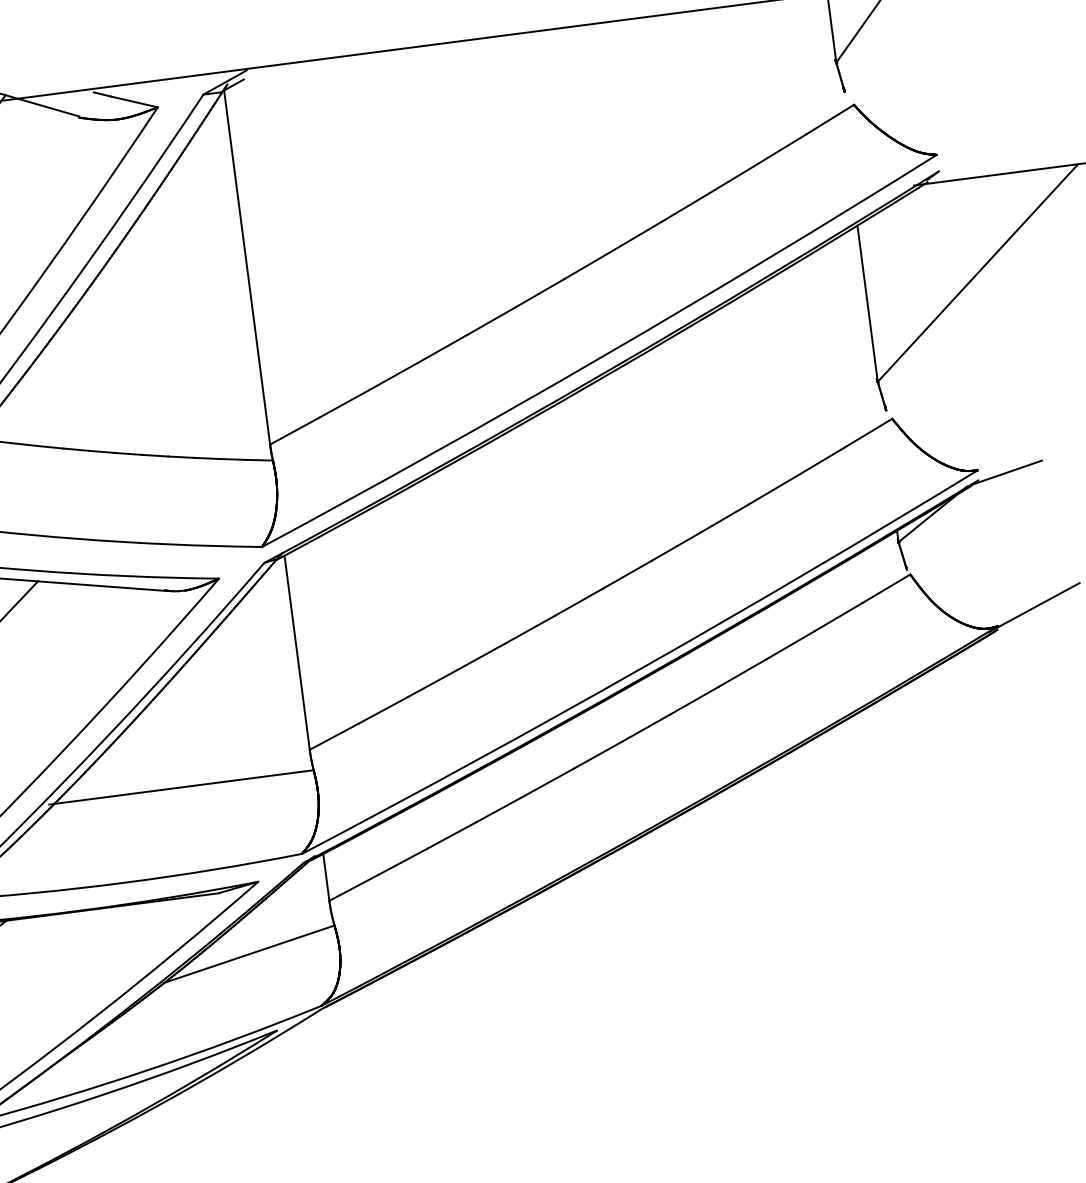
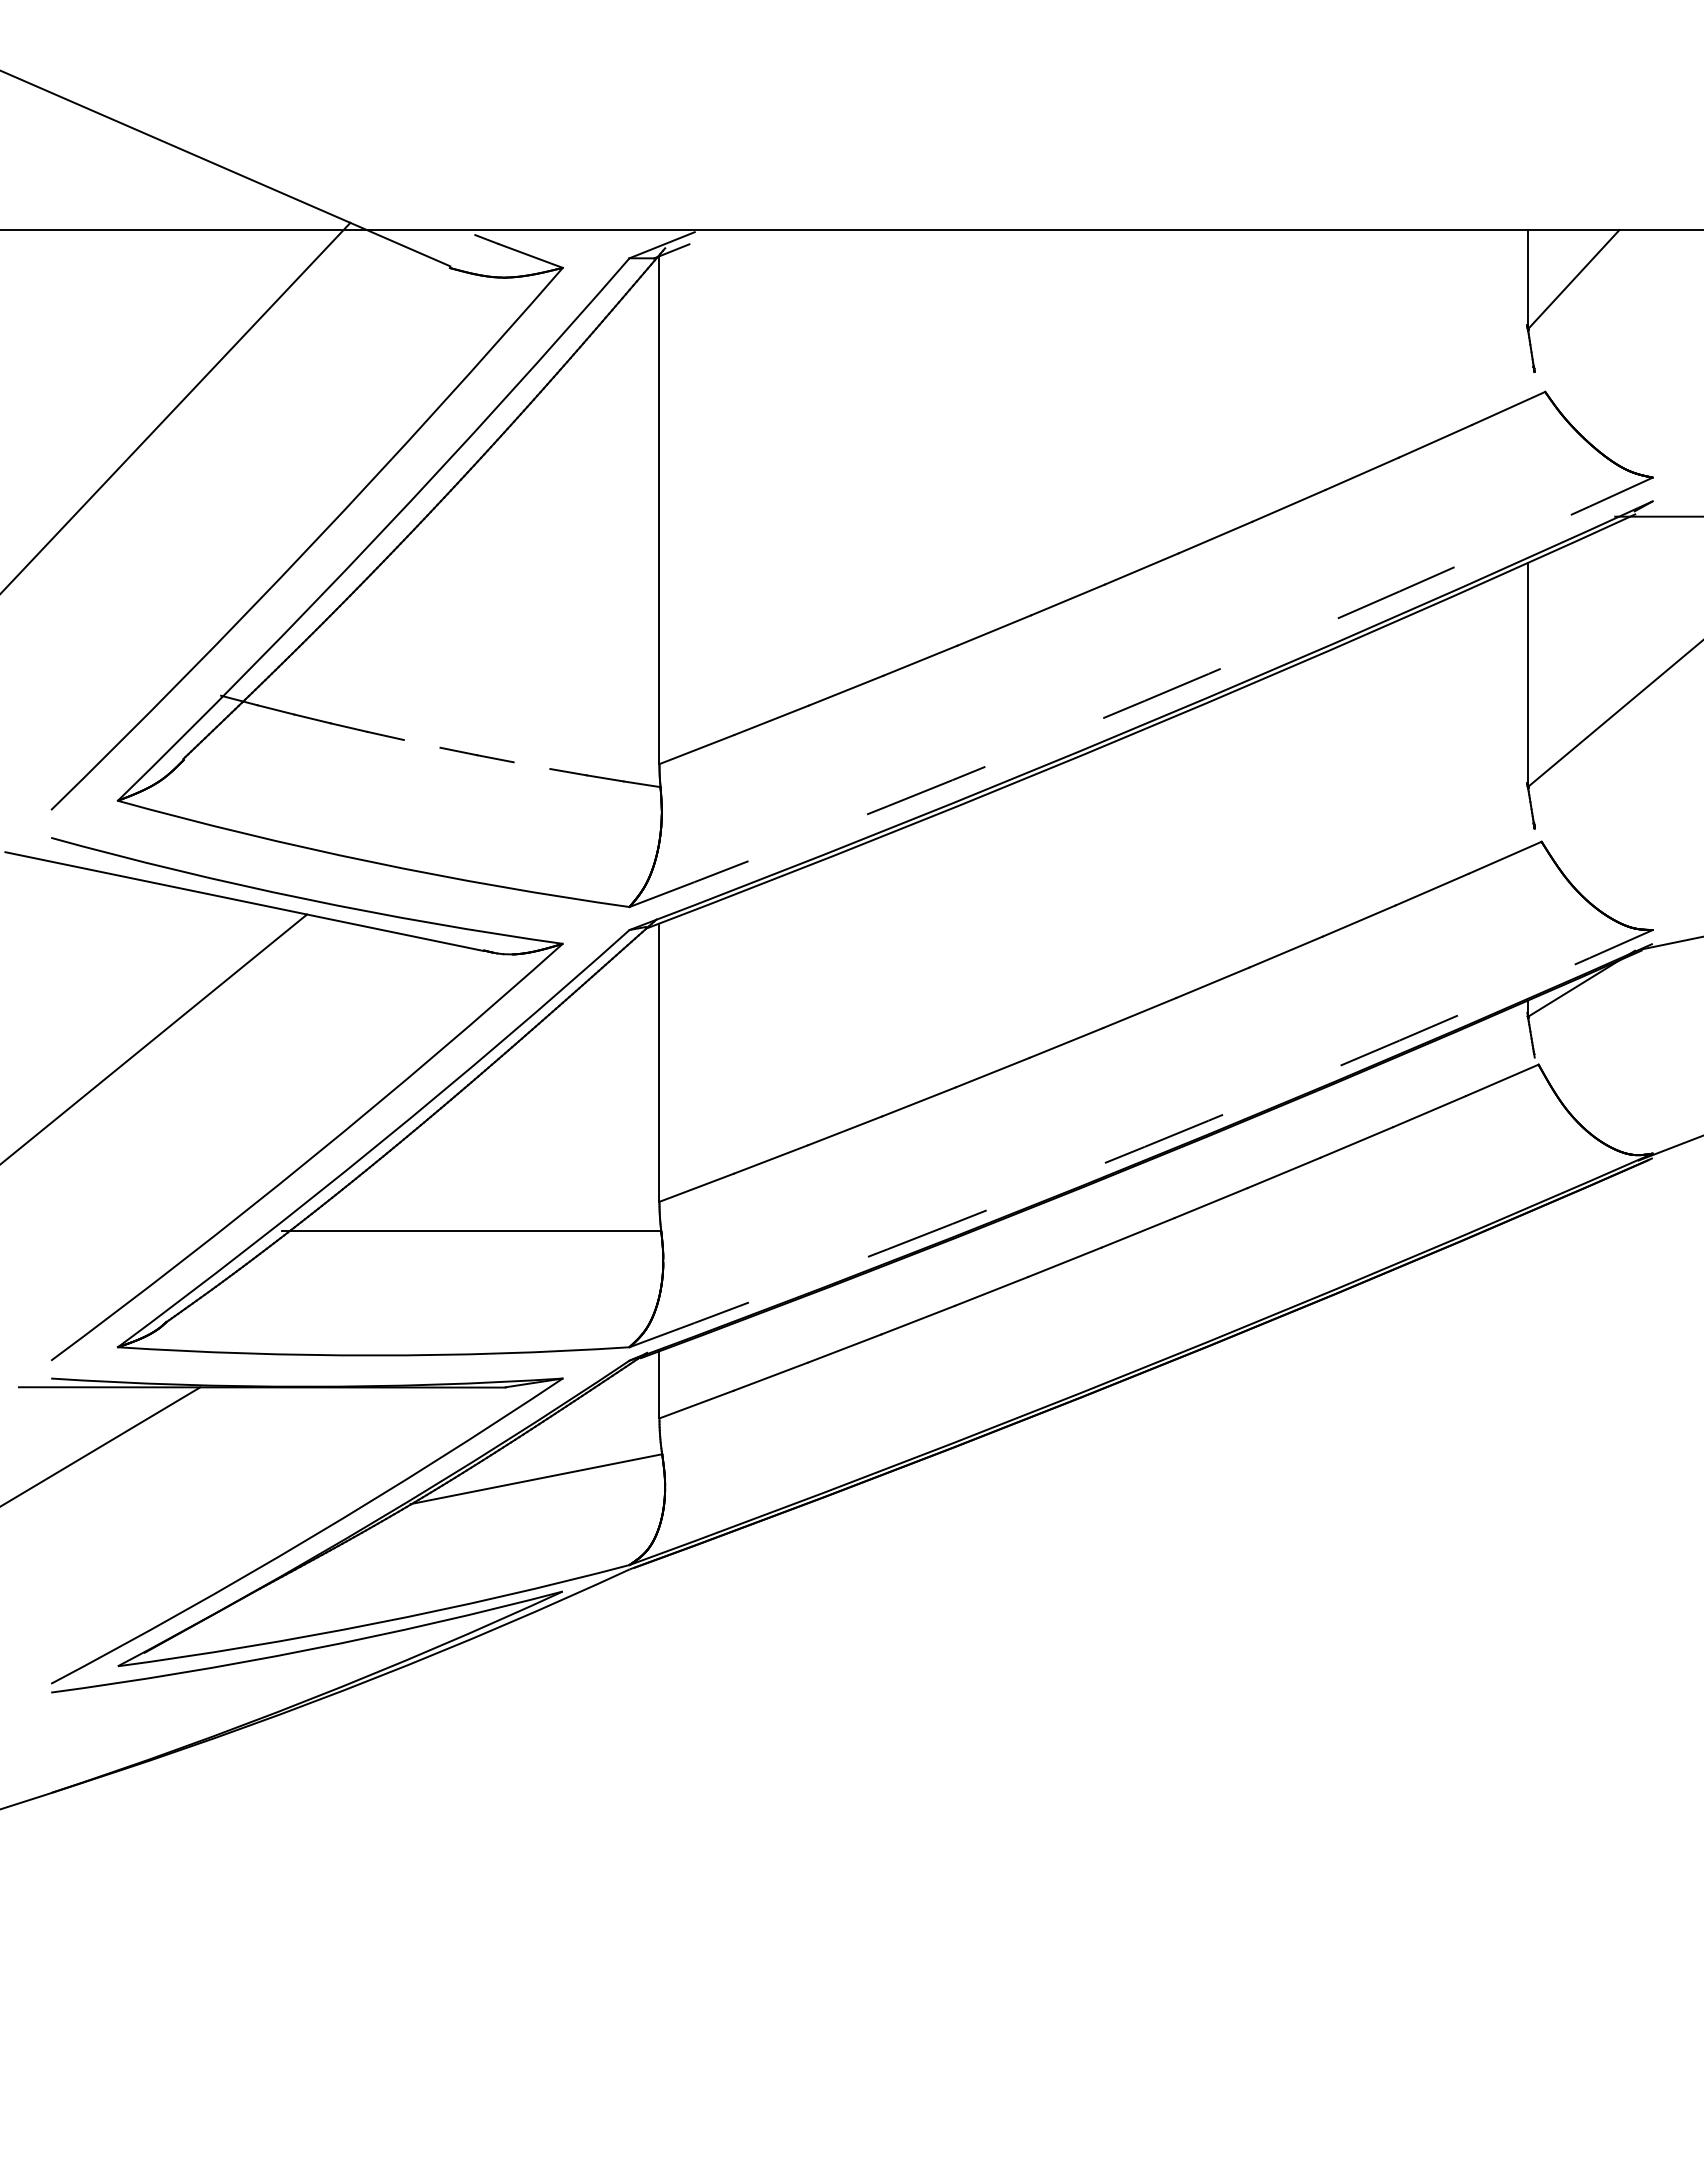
arc: (602, 356) -> (1144, 700), solid -> dashed
line: (102, 451) -> (421, 743), removed
line: (181, 457) -> (531, 765), removed
arc: (642, 667) -> (1144, 1146), solid -> dashed

